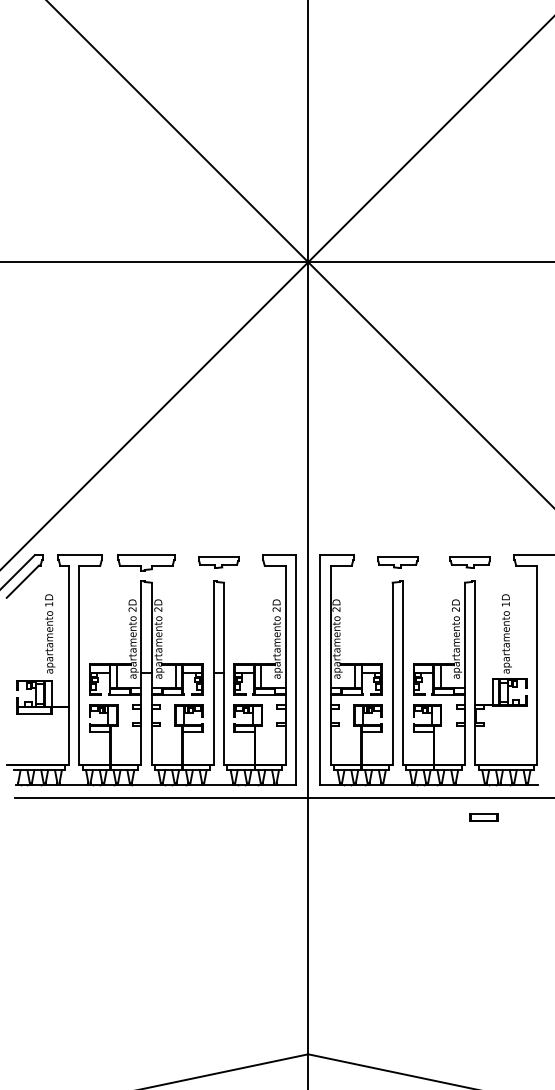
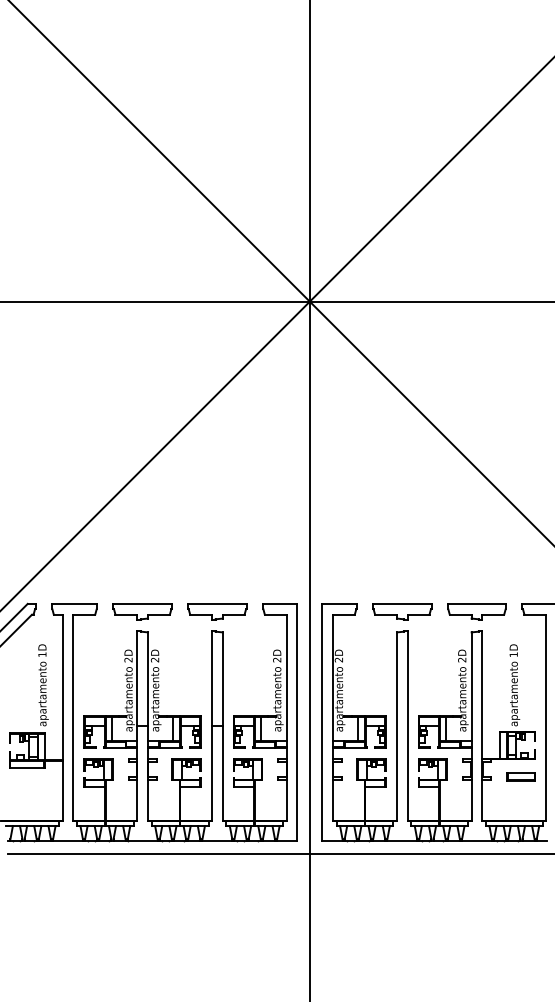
part: (218, 562) -> (217, 611), size x1.43
part: (397, 562) -> (401, 611), size x1.43
part: (470, 562) -> (477, 611), size x1.43
part: (483, 817) -> (520, 776), moved

